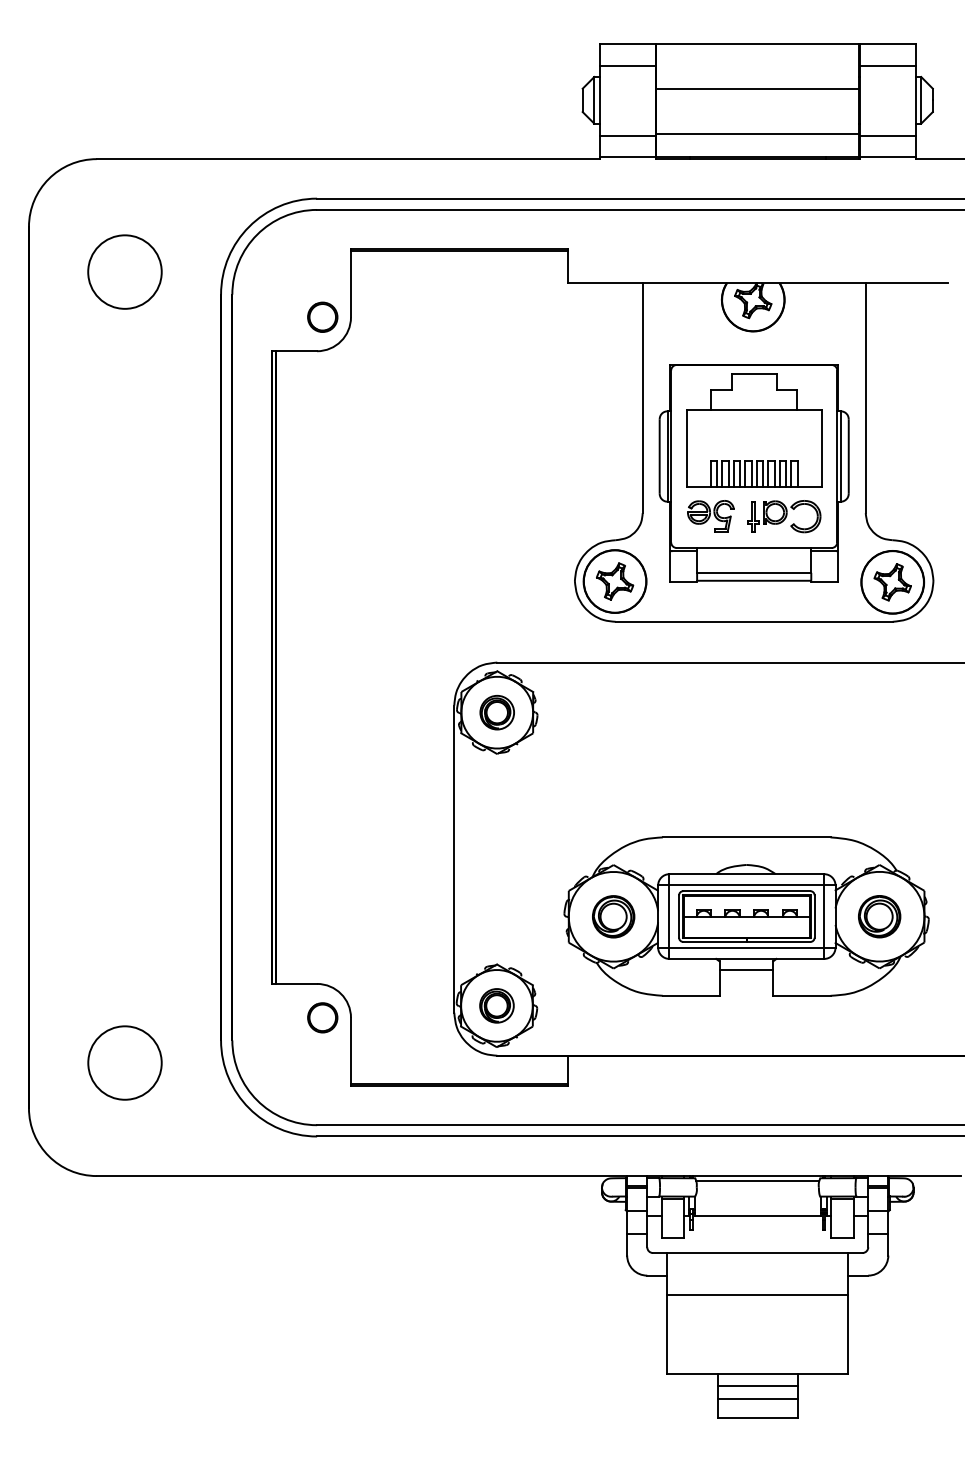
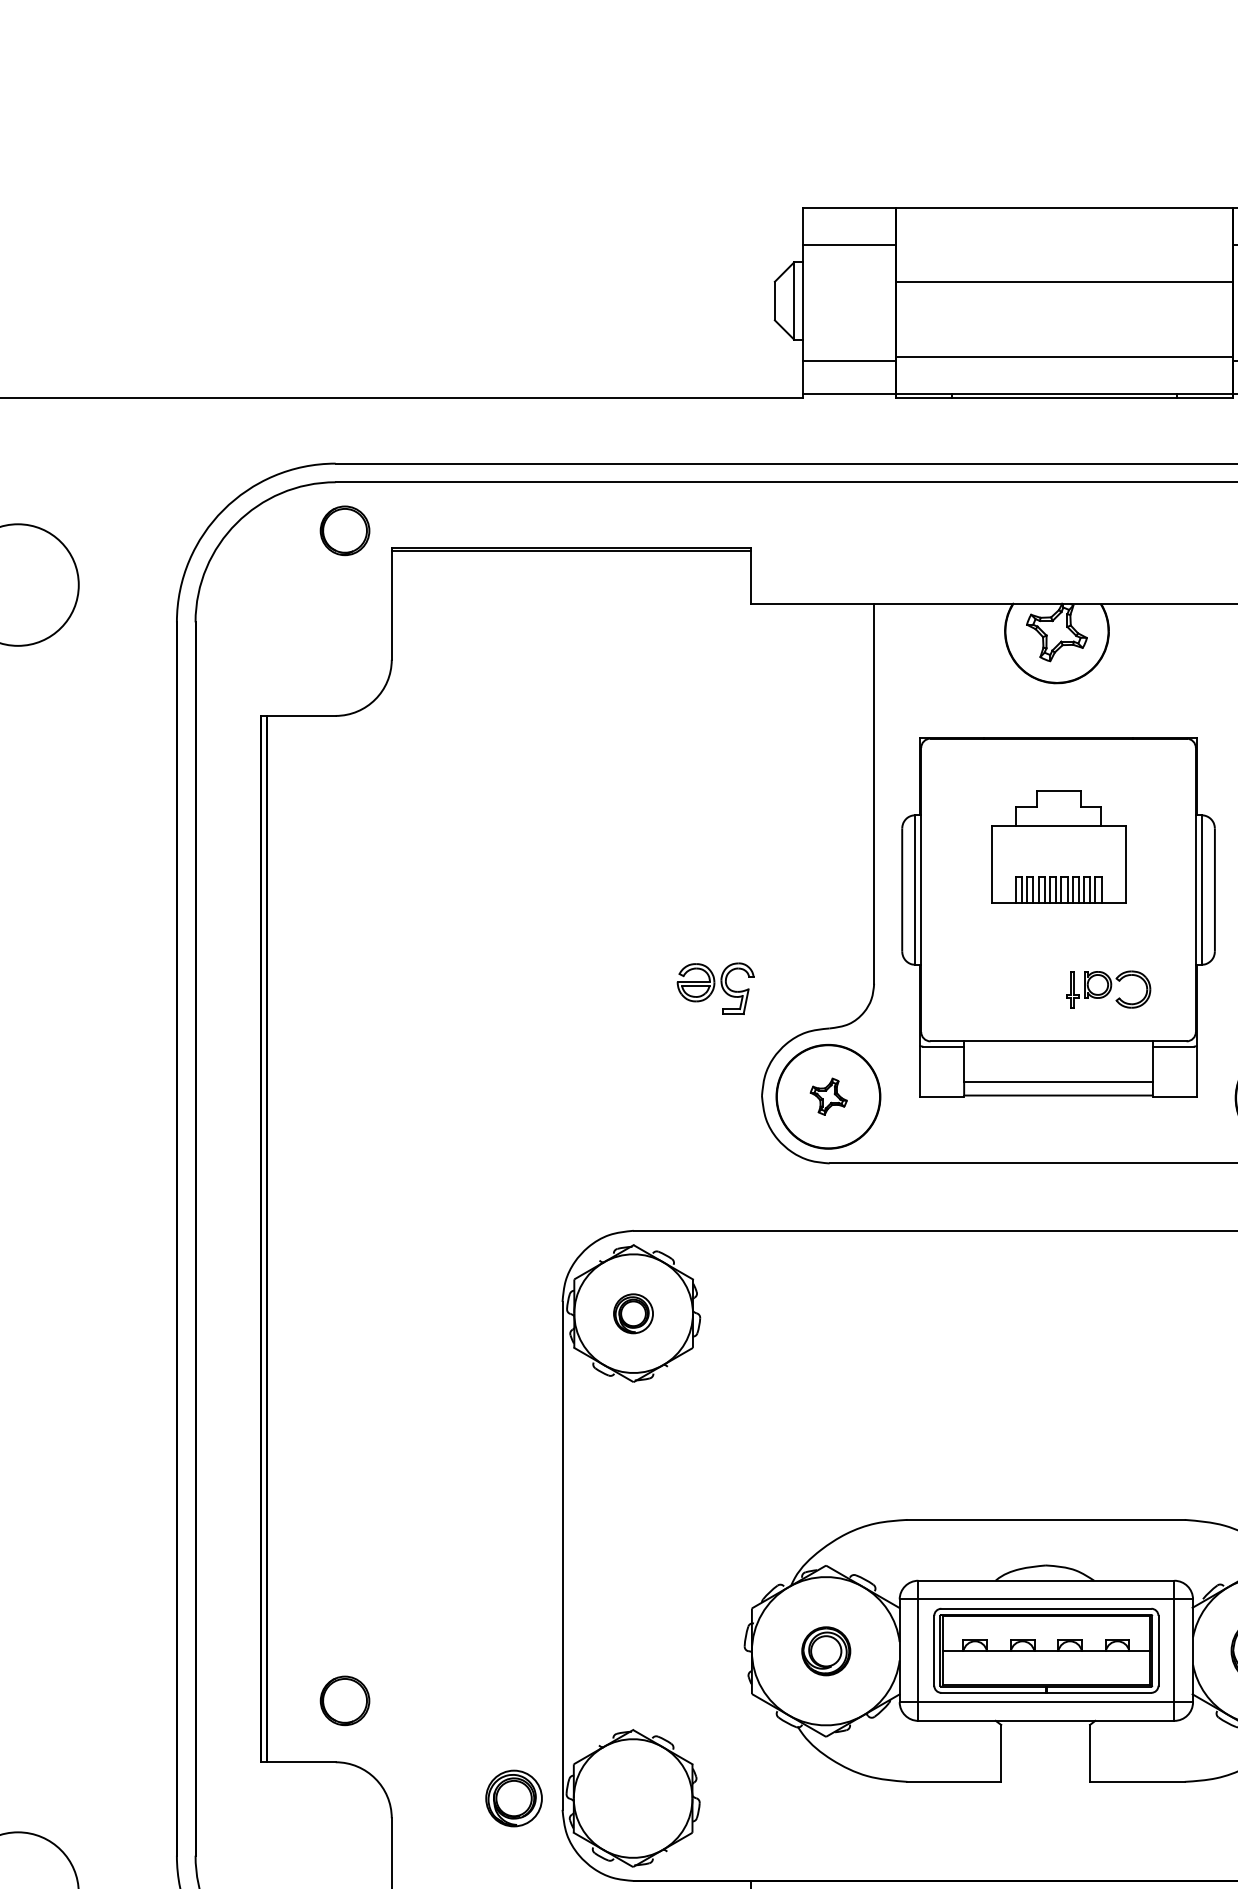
part: (322, 316) -> (344, 529), moved
part: (754, 430) -> (1059, 847), size x0.6
part: (710, 516) -> (715, 989), moved
part: (784, 516) -> (1108, 989), size x0.7
part: (615, 581) -> (829, 1096), size x0.6
part: (496, 712) -> (632, 1313), size x0.7
part: (613, 916) -> (825, 1650), size x0.7
line: (746, 970) -> (1045, 1740), removed
part: (496, 1005) -> (513, 1797), moved
part: (322, 1017) -> (344, 1700), moved

